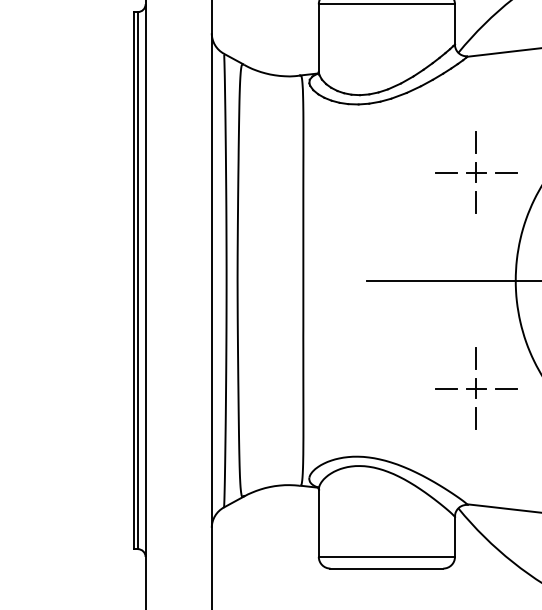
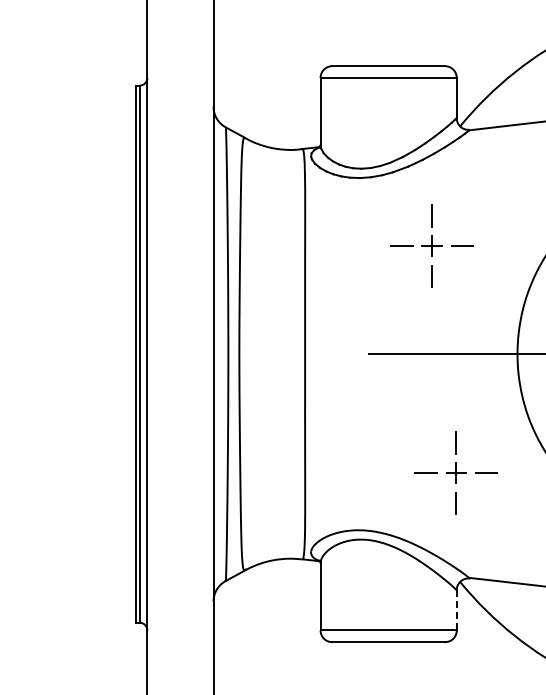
part: (475, 171) -> (431, 245), moved
part: (475, 387) -> (455, 472), moved
line: (454, 535) -> (456, 609), solid -> dashed

